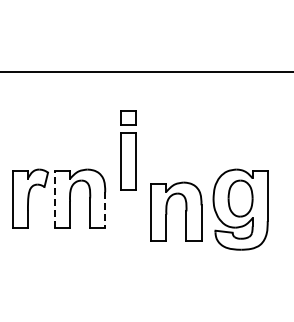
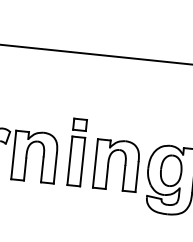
part: (128, 150) -> (76, 152), moved
line: (55, 199) -> (14, 155), dashed -> solid
line: (105, 210) -> (55, 169), dashed -> solid
part: (167, 211) -> (109, 164), moved

